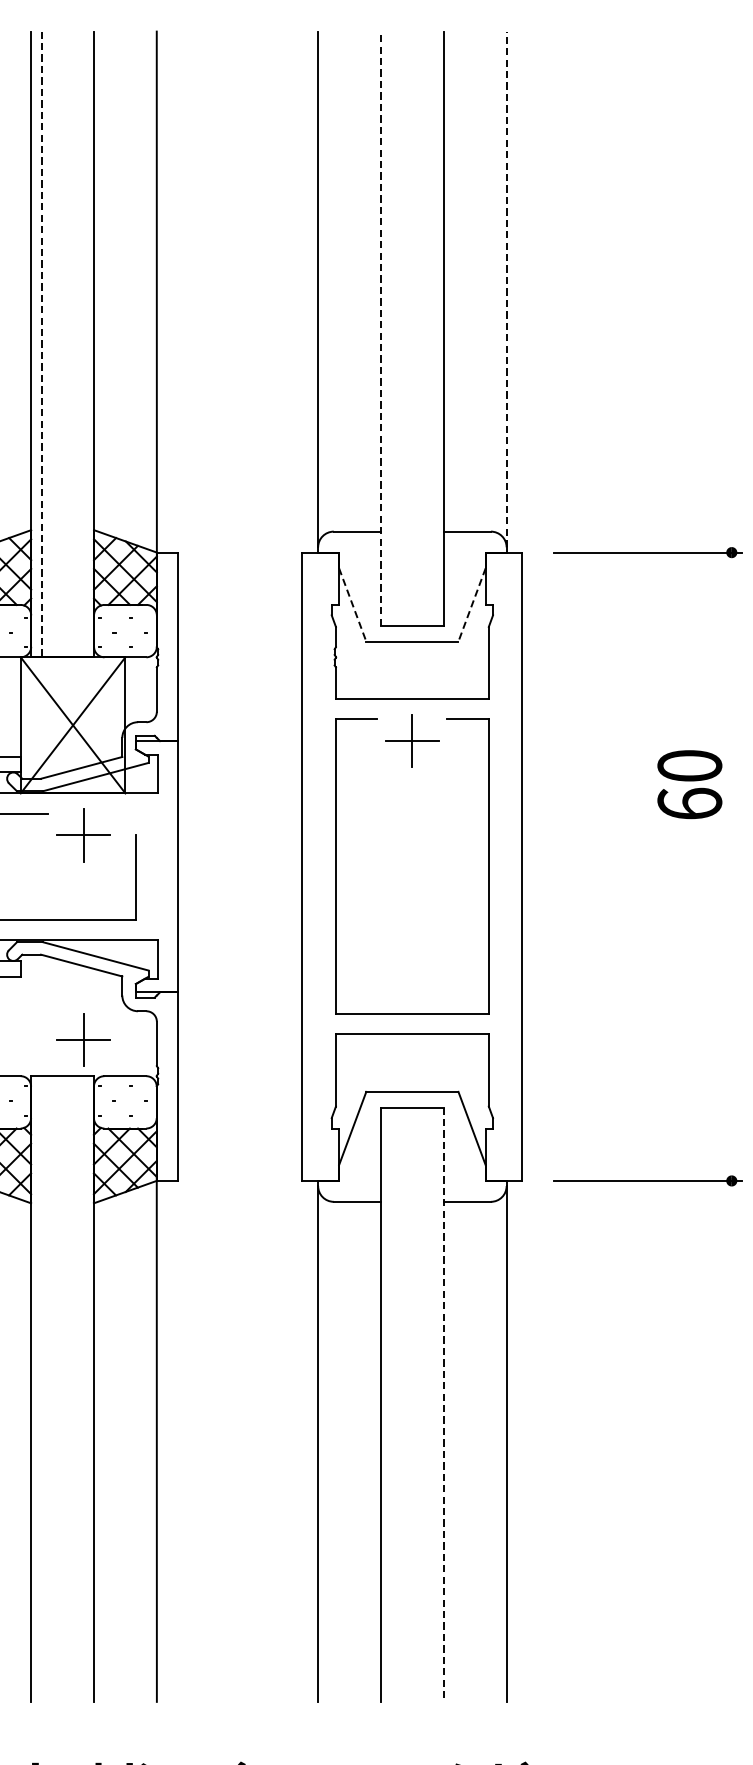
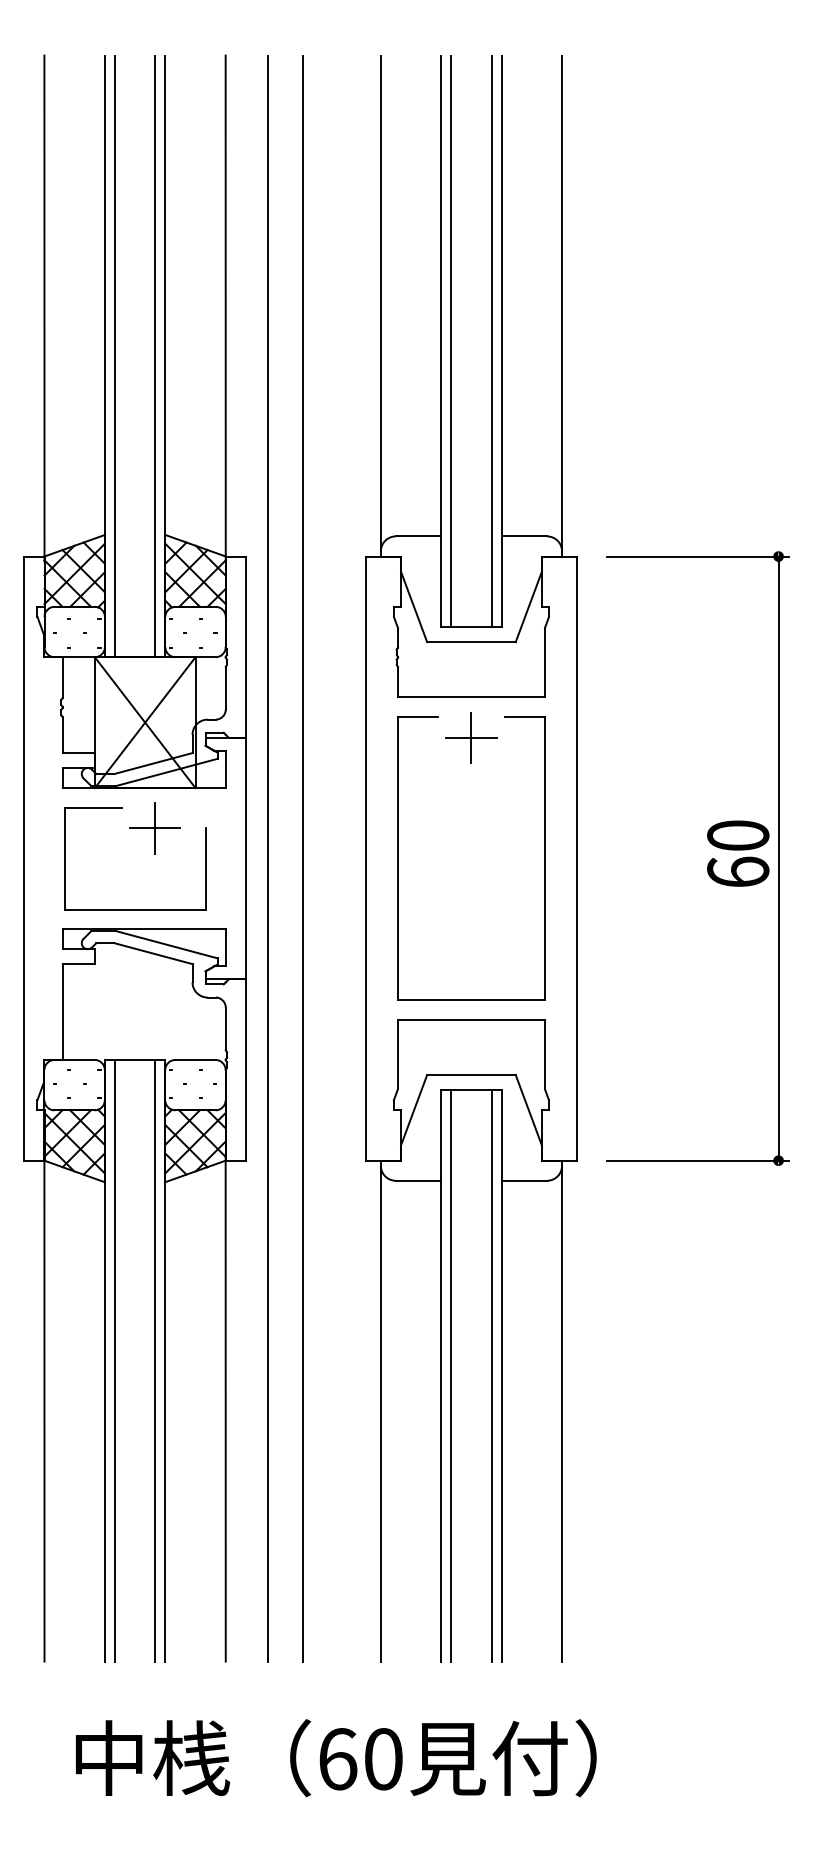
line: (507, 289) -> (562, 303), dashed -> solid
line: (381, 328) -> (441, 341), dashed -> solid
line: (391, 328) -> (451, 341), added
line: (433, 328) -> (491, 341), added
line: (42, 344) -> (115, 356), dashed -> solid
line: (83, 344) -> (155, 356), added
line: (353, 604) -> (414, 606), dashed -> solid
line: (471, 604) -> (528, 606), dashed -> solid
text: (690, 784) -> (738, 853), moved
line: (201, 866) -> (268, 858), added
line: (237, 866) -> (303, 858), added
line: (731, 866) -> (778, 858), added
part: (82, 1040) -> (154, 1025), removed
line: (41, 1388) -> (114, 1360), added
line: (83, 1388) -> (155, 1360), added
line: (391, 1404) -> (451, 1375), added
line: (433, 1404) -> (491, 1375), added
line: (443, 1404) -> (501, 1375), dashed -> solid

